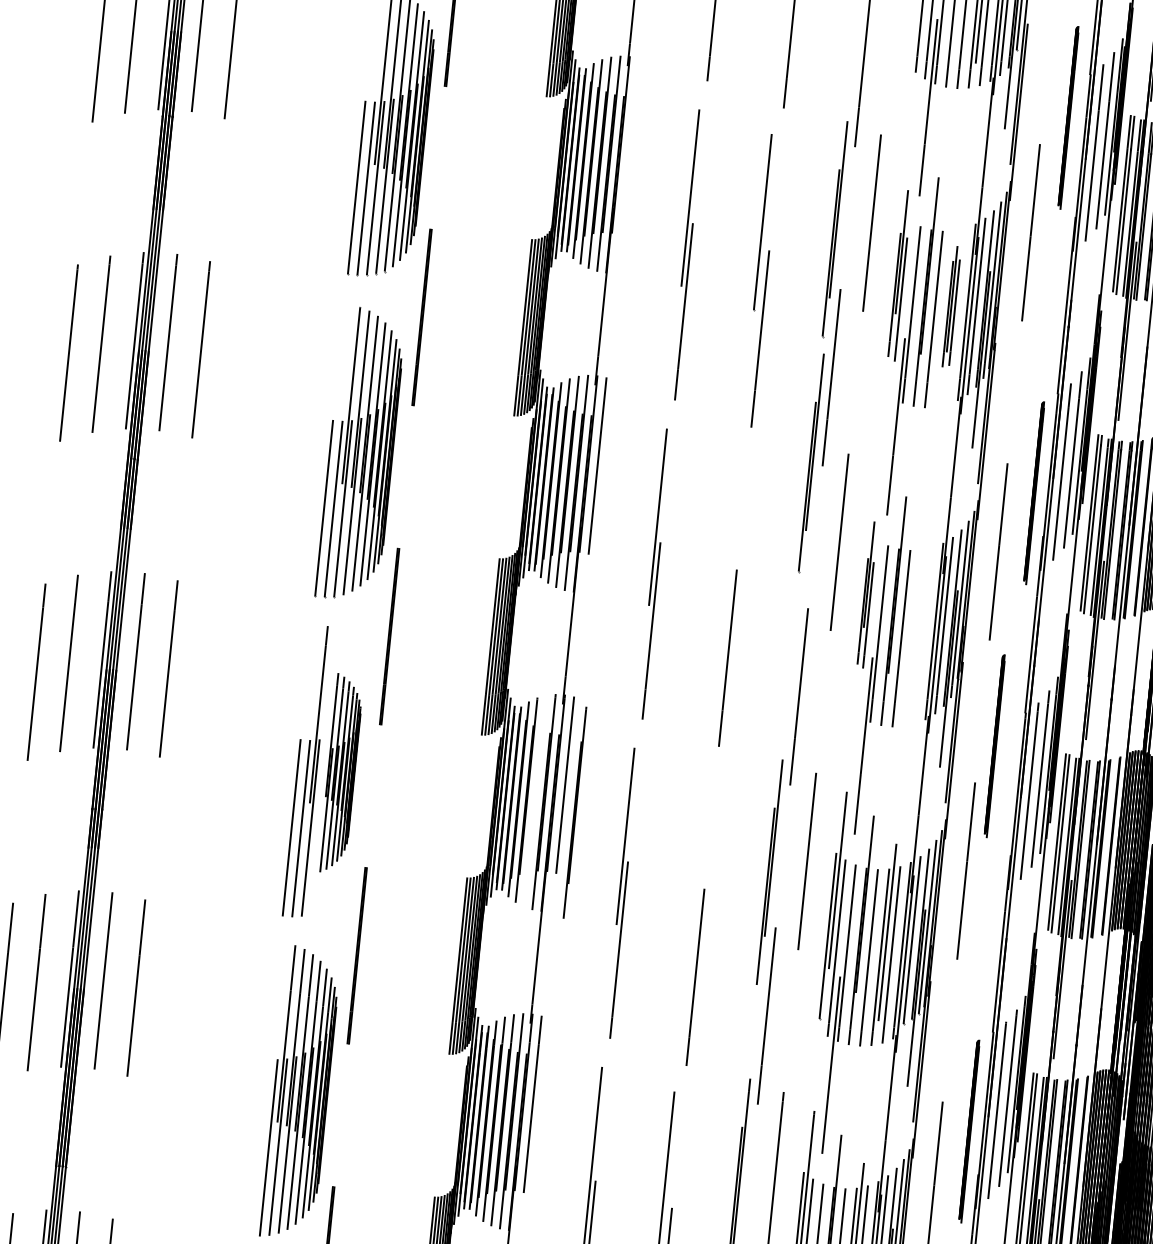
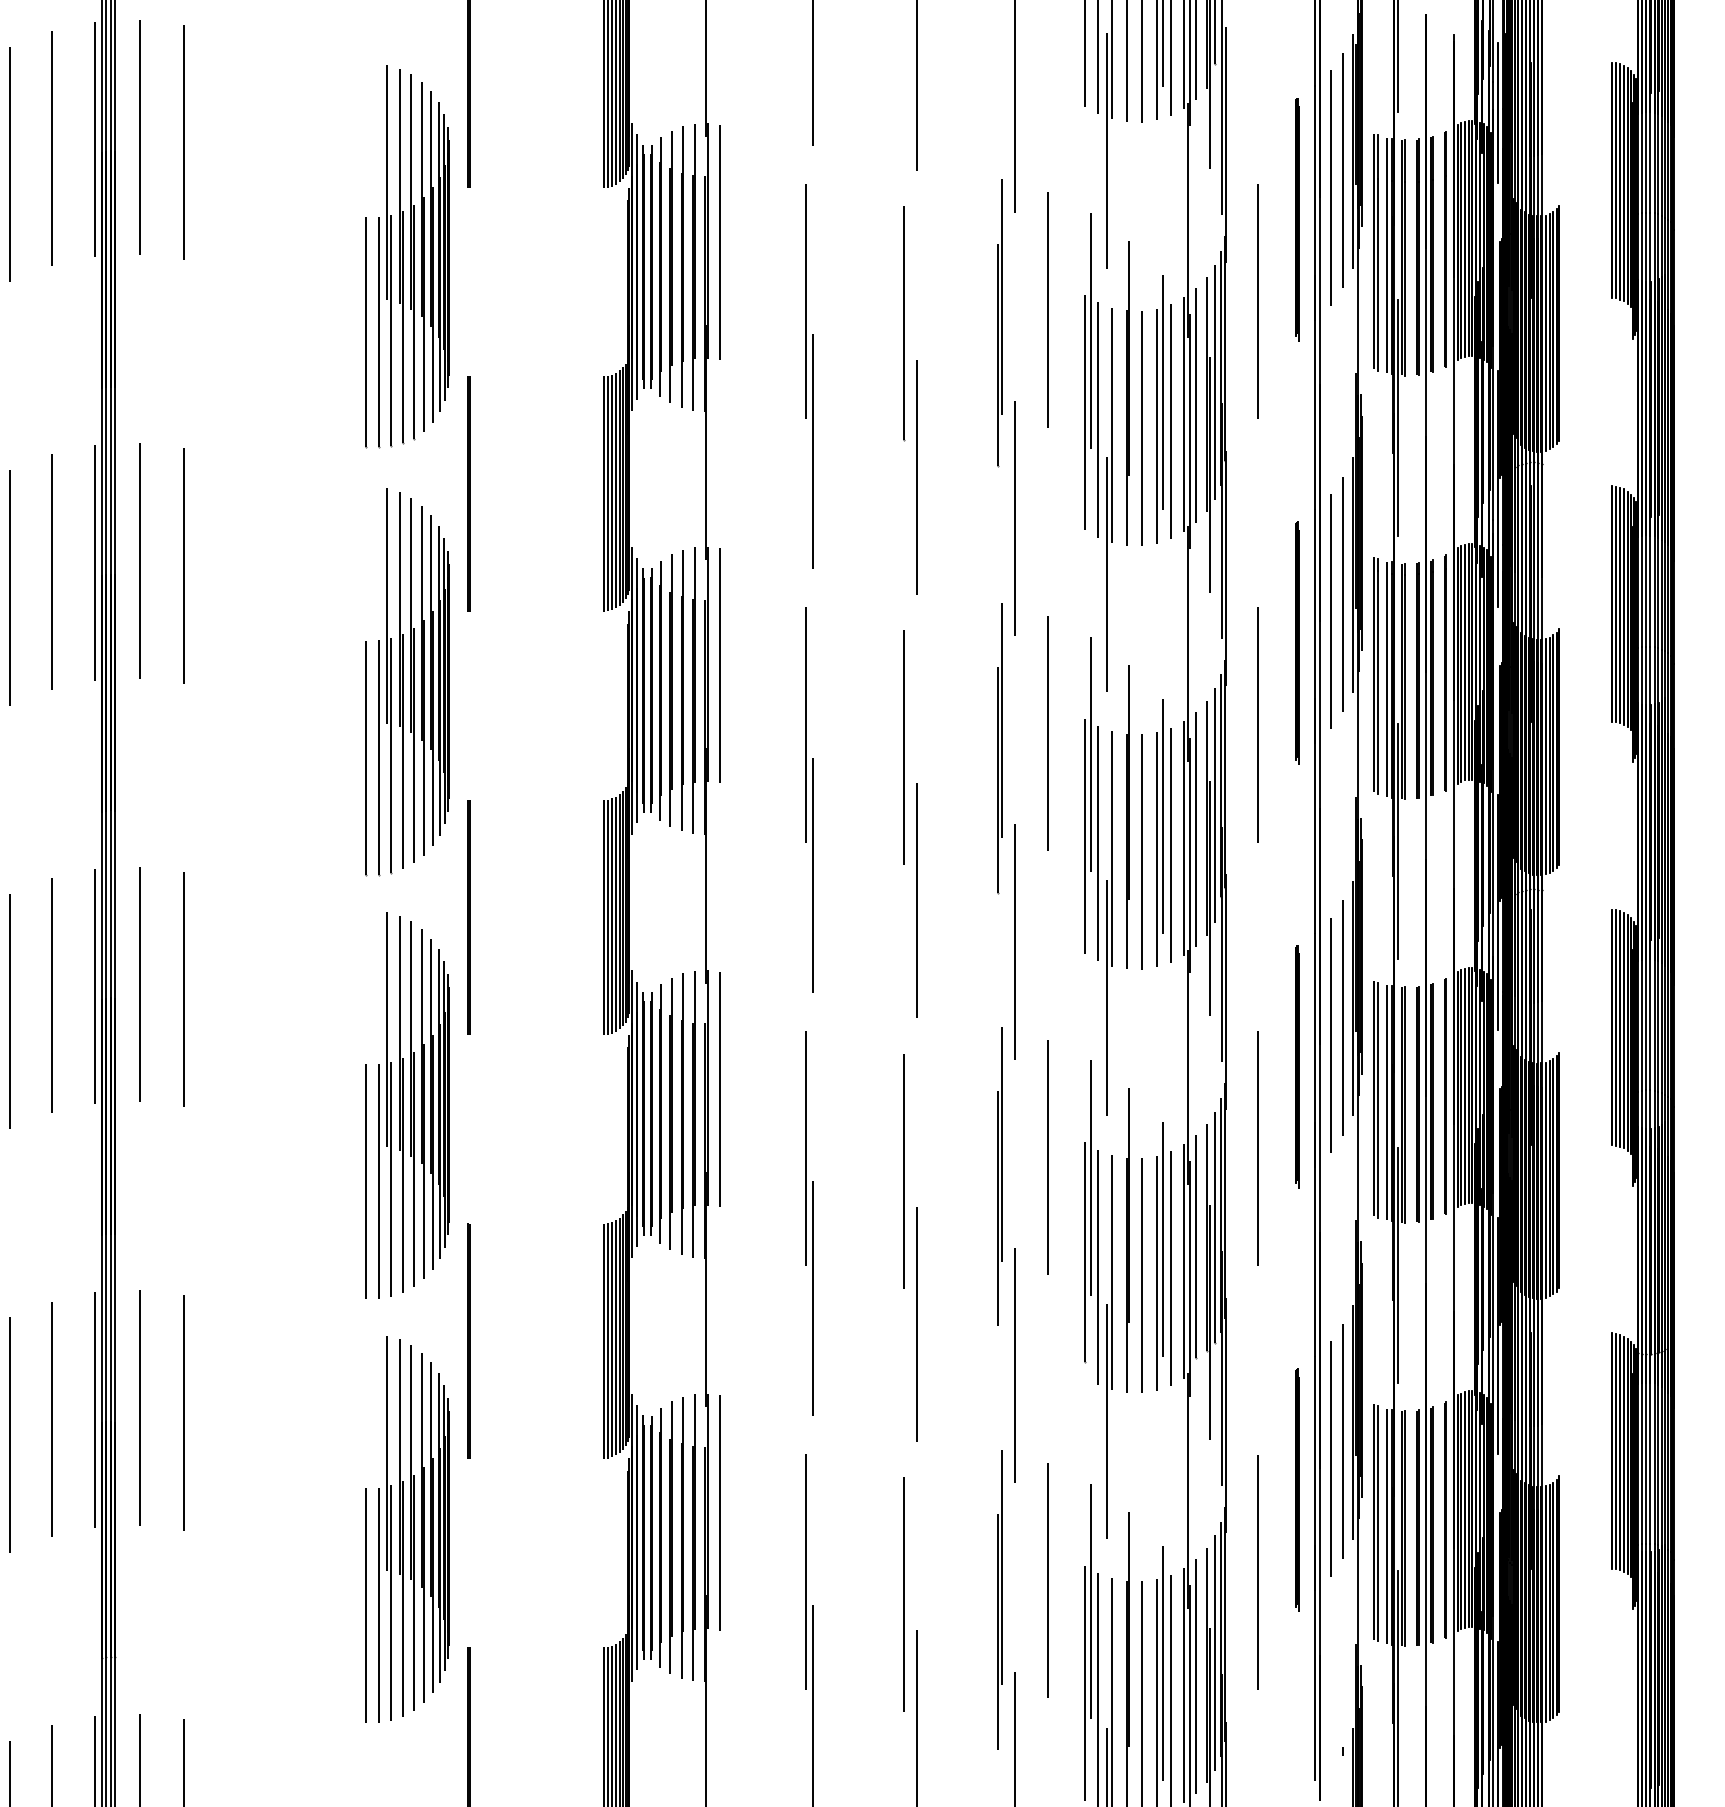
line: (1068, 117) -> (1297, 219), moved
line: (629, 146) -> (719, 241), added
part: (899, 275) -> (1091, 375), size x1.43
part: (951, 306) -> (1163, 409), size x1.67
part: (810, 463) -> (999, 748), moved
line: (730, 541) -> (904, 747), added
part: (867, 594) -> (1091, 798), size x1.67
part: (919, 625) -> (1163, 832), added
line: (995, 746) -> (1297, 1066), moved
part: (341, 774) -> (424, 1104), size x1.43
line: (575, 812) -> (682, 1113), moved
line: (698, 860) -> (904, 1170), added
line: (259, 1147) -> (366, 1605), added

